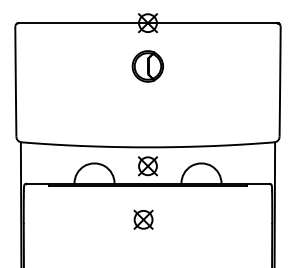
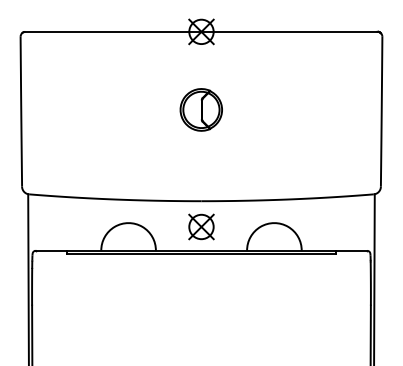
part: (147, 66) -> (200, 109), moved
part: (143, 219) -> (195, 299), removed

